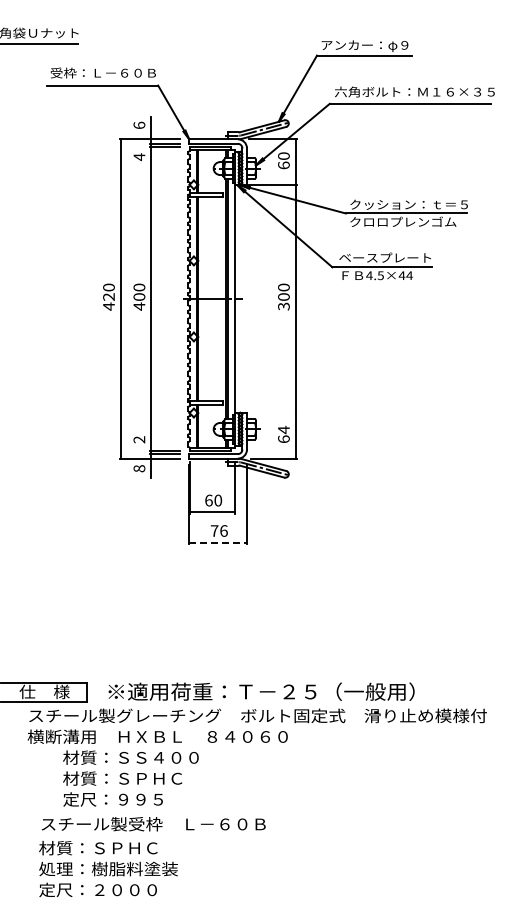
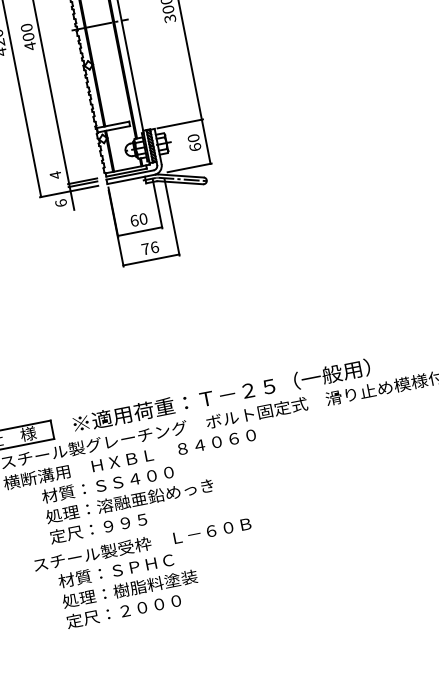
line: (273, 413) -> (180, 124), added
text: (283, 429) -> (193, 137), 64 -> 60
text: (139, 439) -> (55, 174), 2 -> 4
text: (139, 468) -> (61, 202), 8 -> 6
line: (218, 542) -> (151, 259), dashed -> solid
text: (149, 778) -> (129, 501), 材質：ＳＰＨＣ -> 処理：溶融亜鉛めっき
text: (108, 868) -> (129, 588), moved

